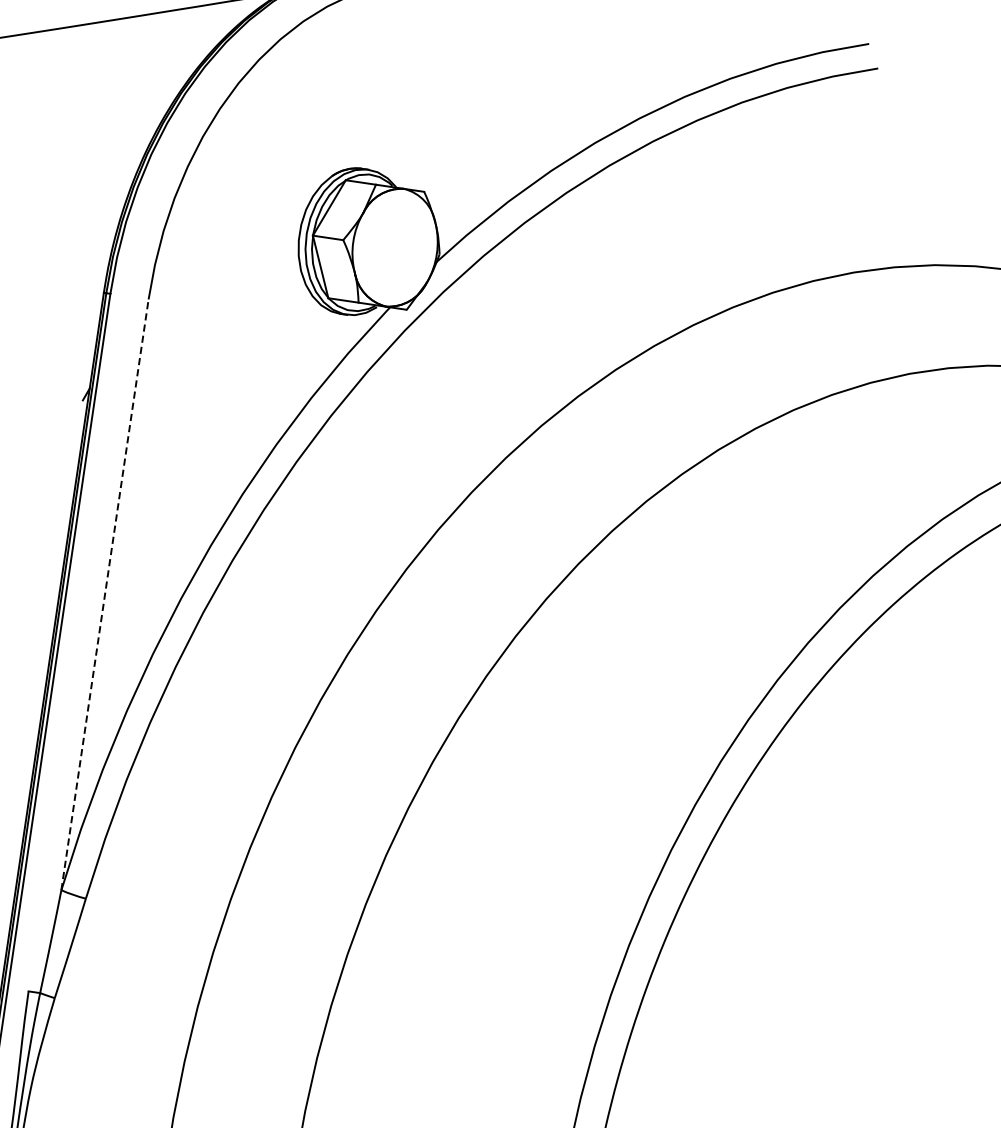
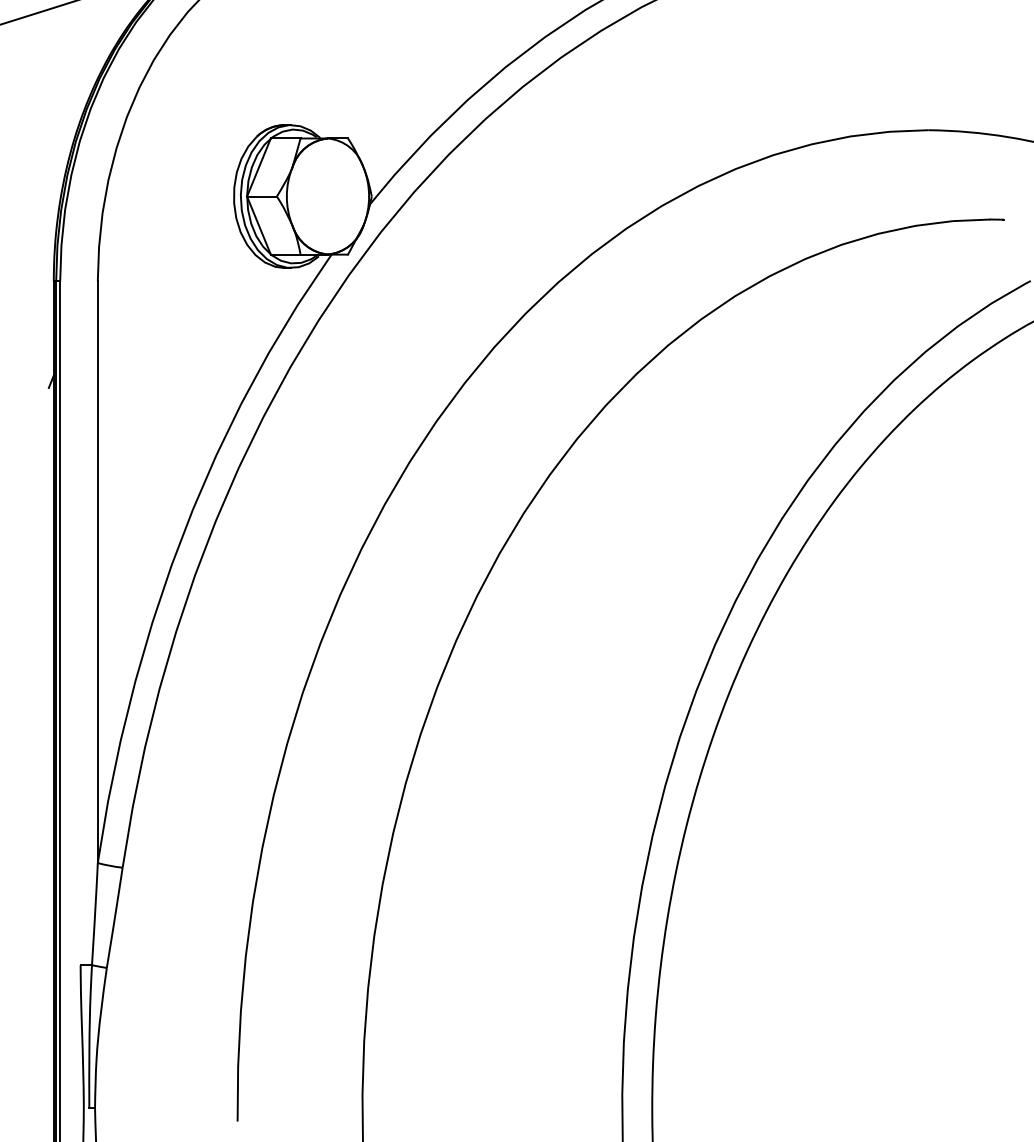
line: (104, 595) -> (97, 572), dashed -> solid

